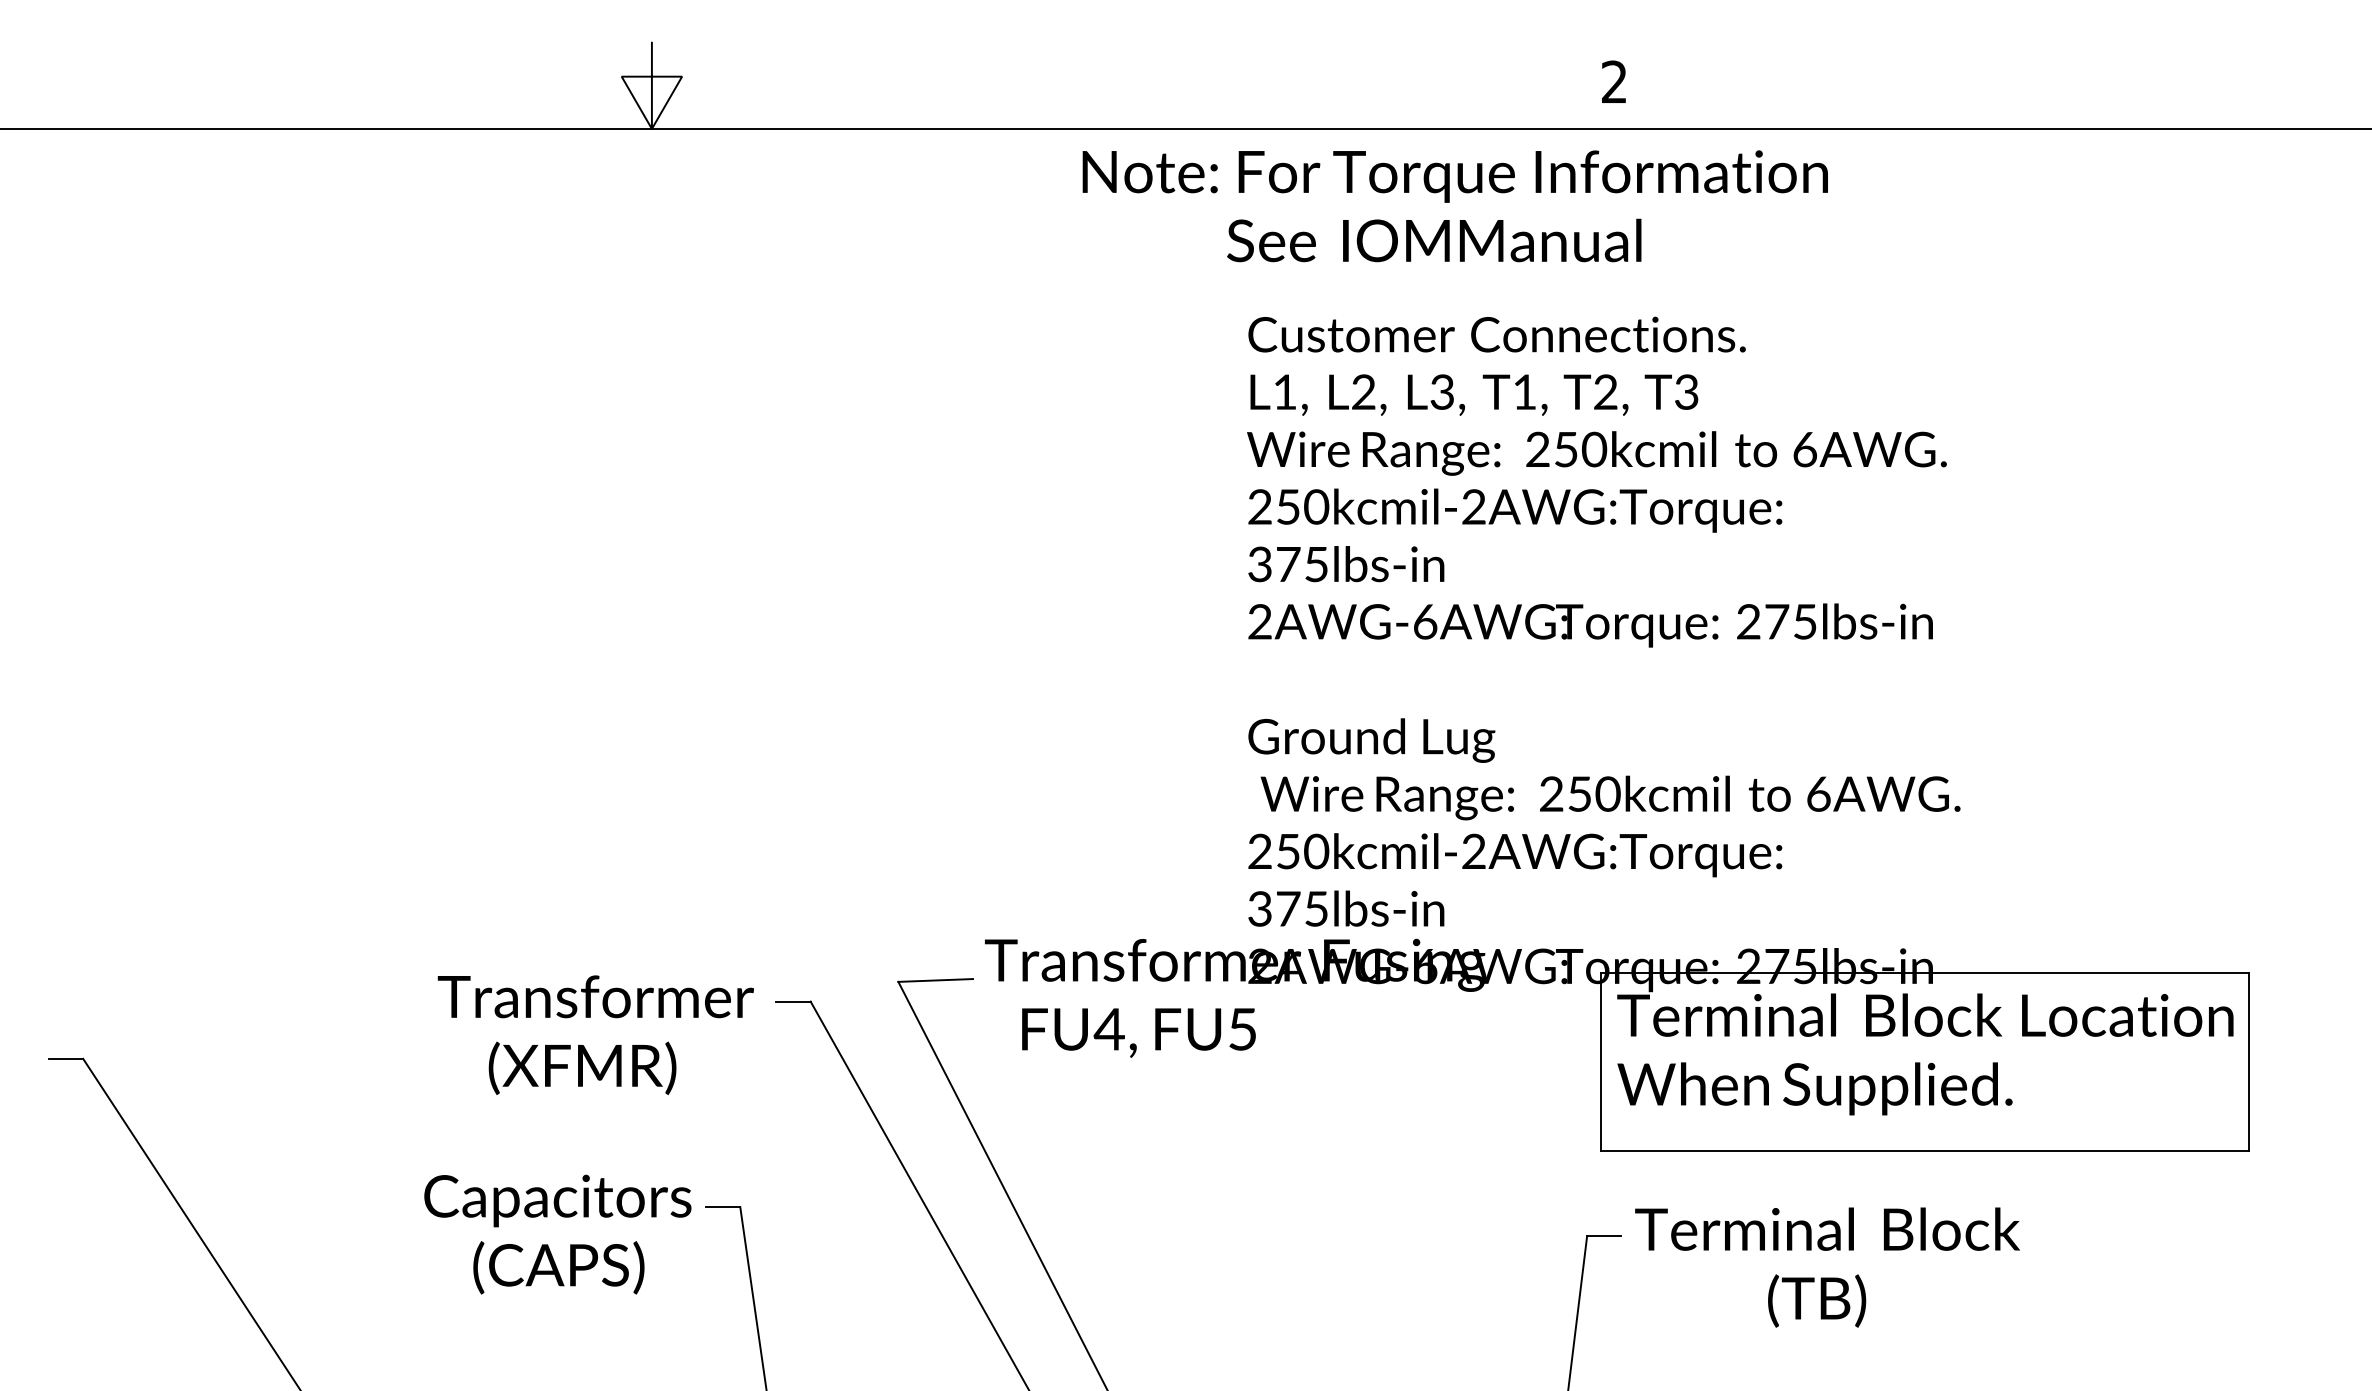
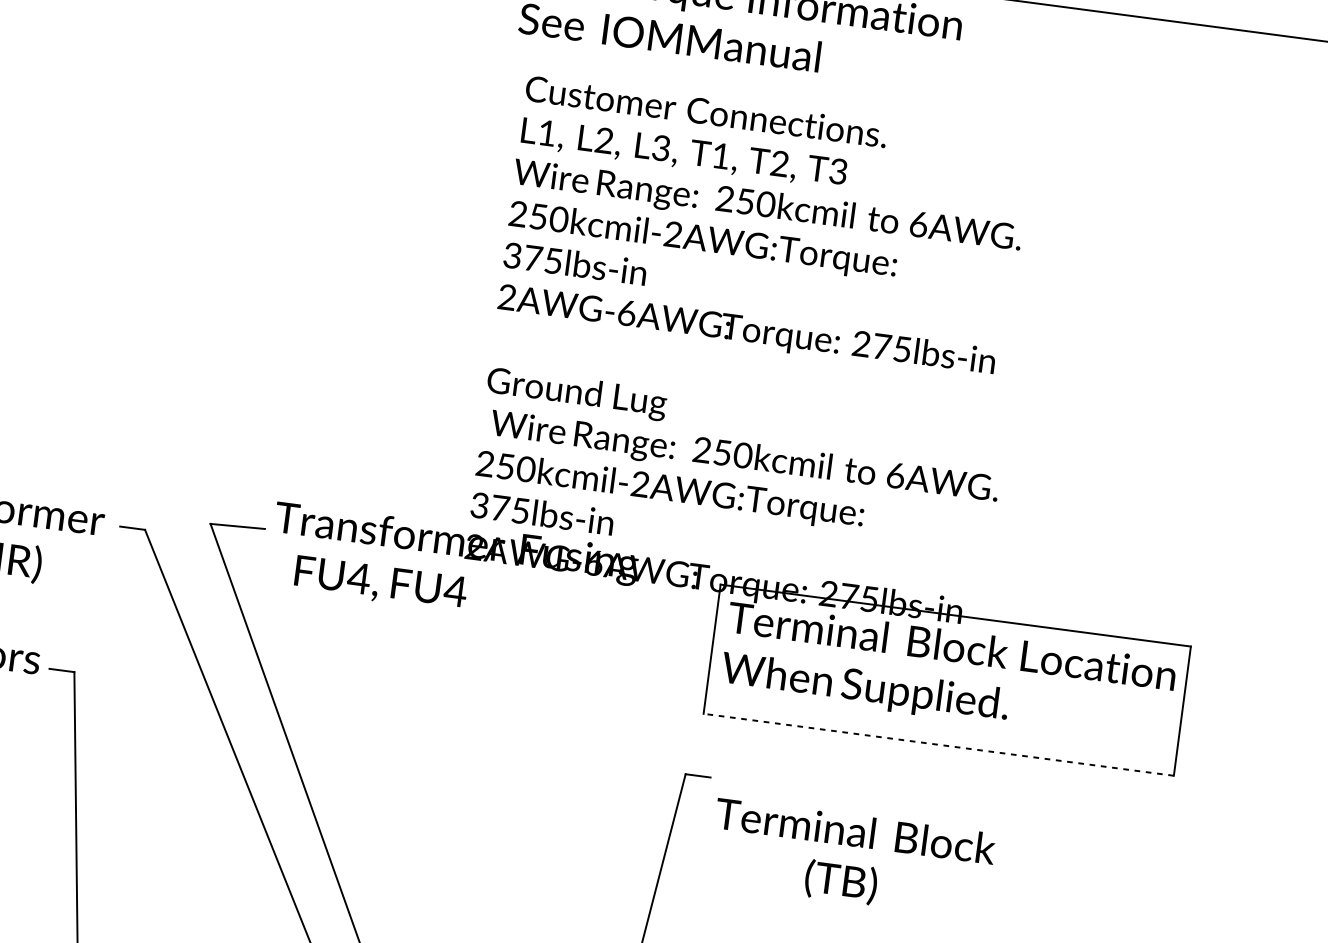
text: (1242, 1029) -> (455, 591), FU5 -> FU4
line: (1924, 1151) -> (938, 744), solid -> dashed
text: (1827, 1267) -> (851, 858), moved

